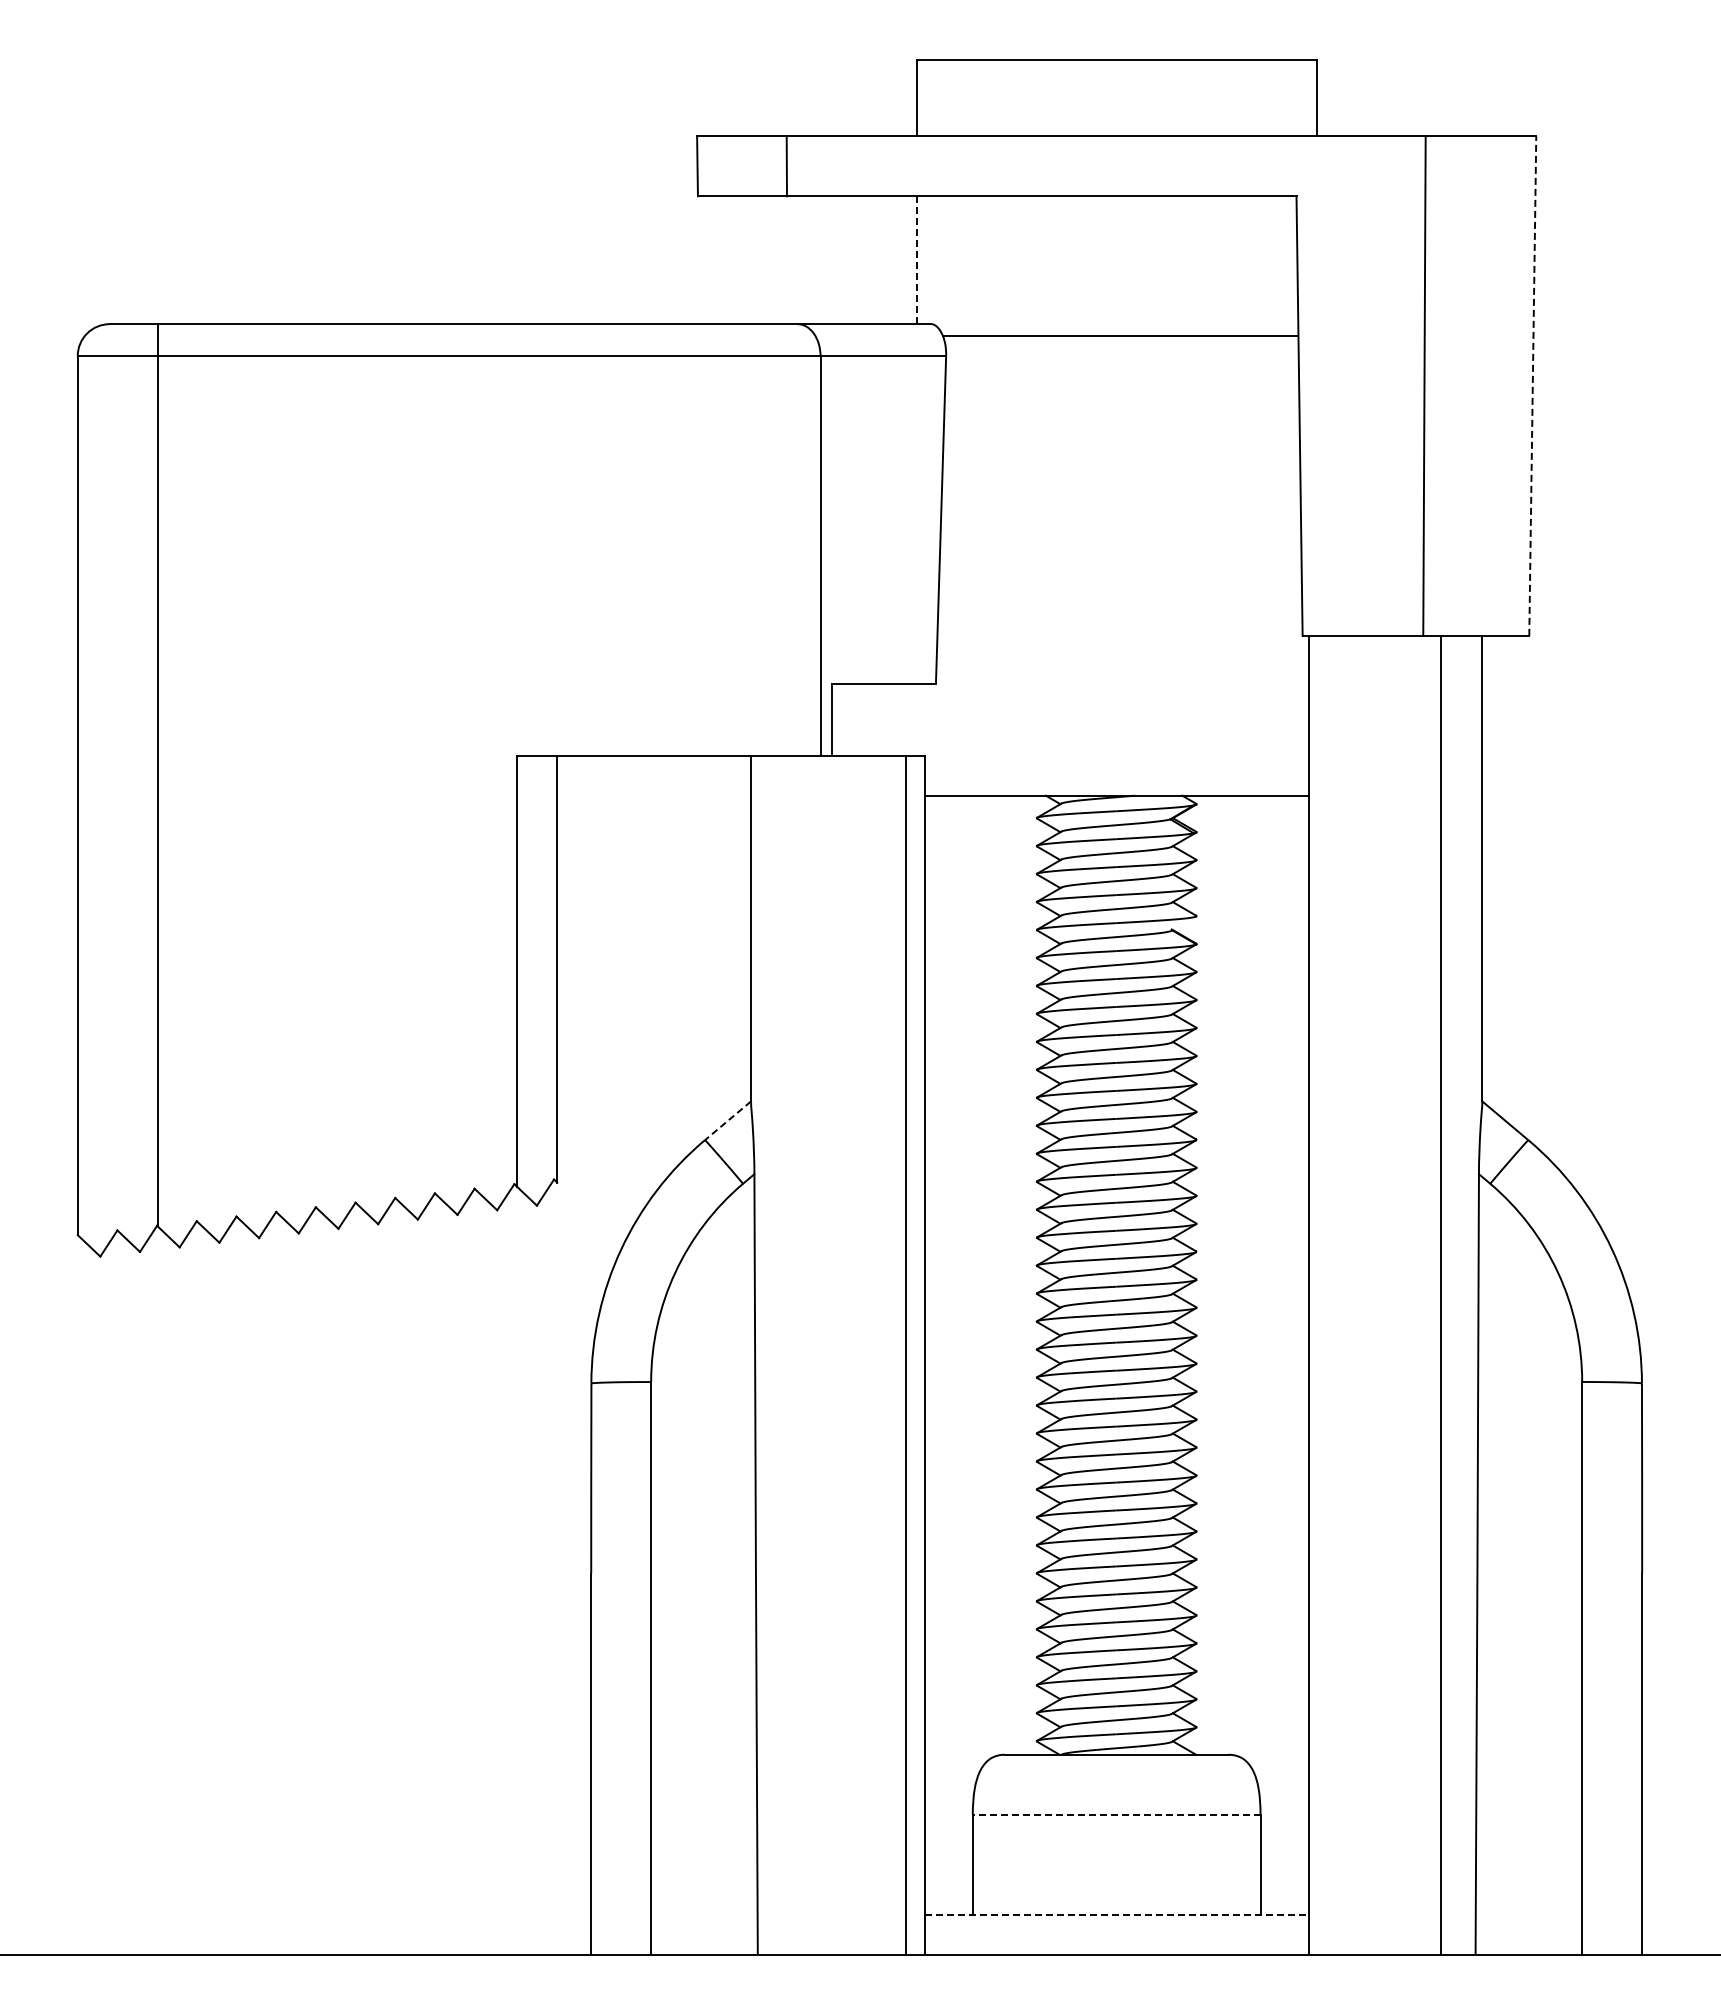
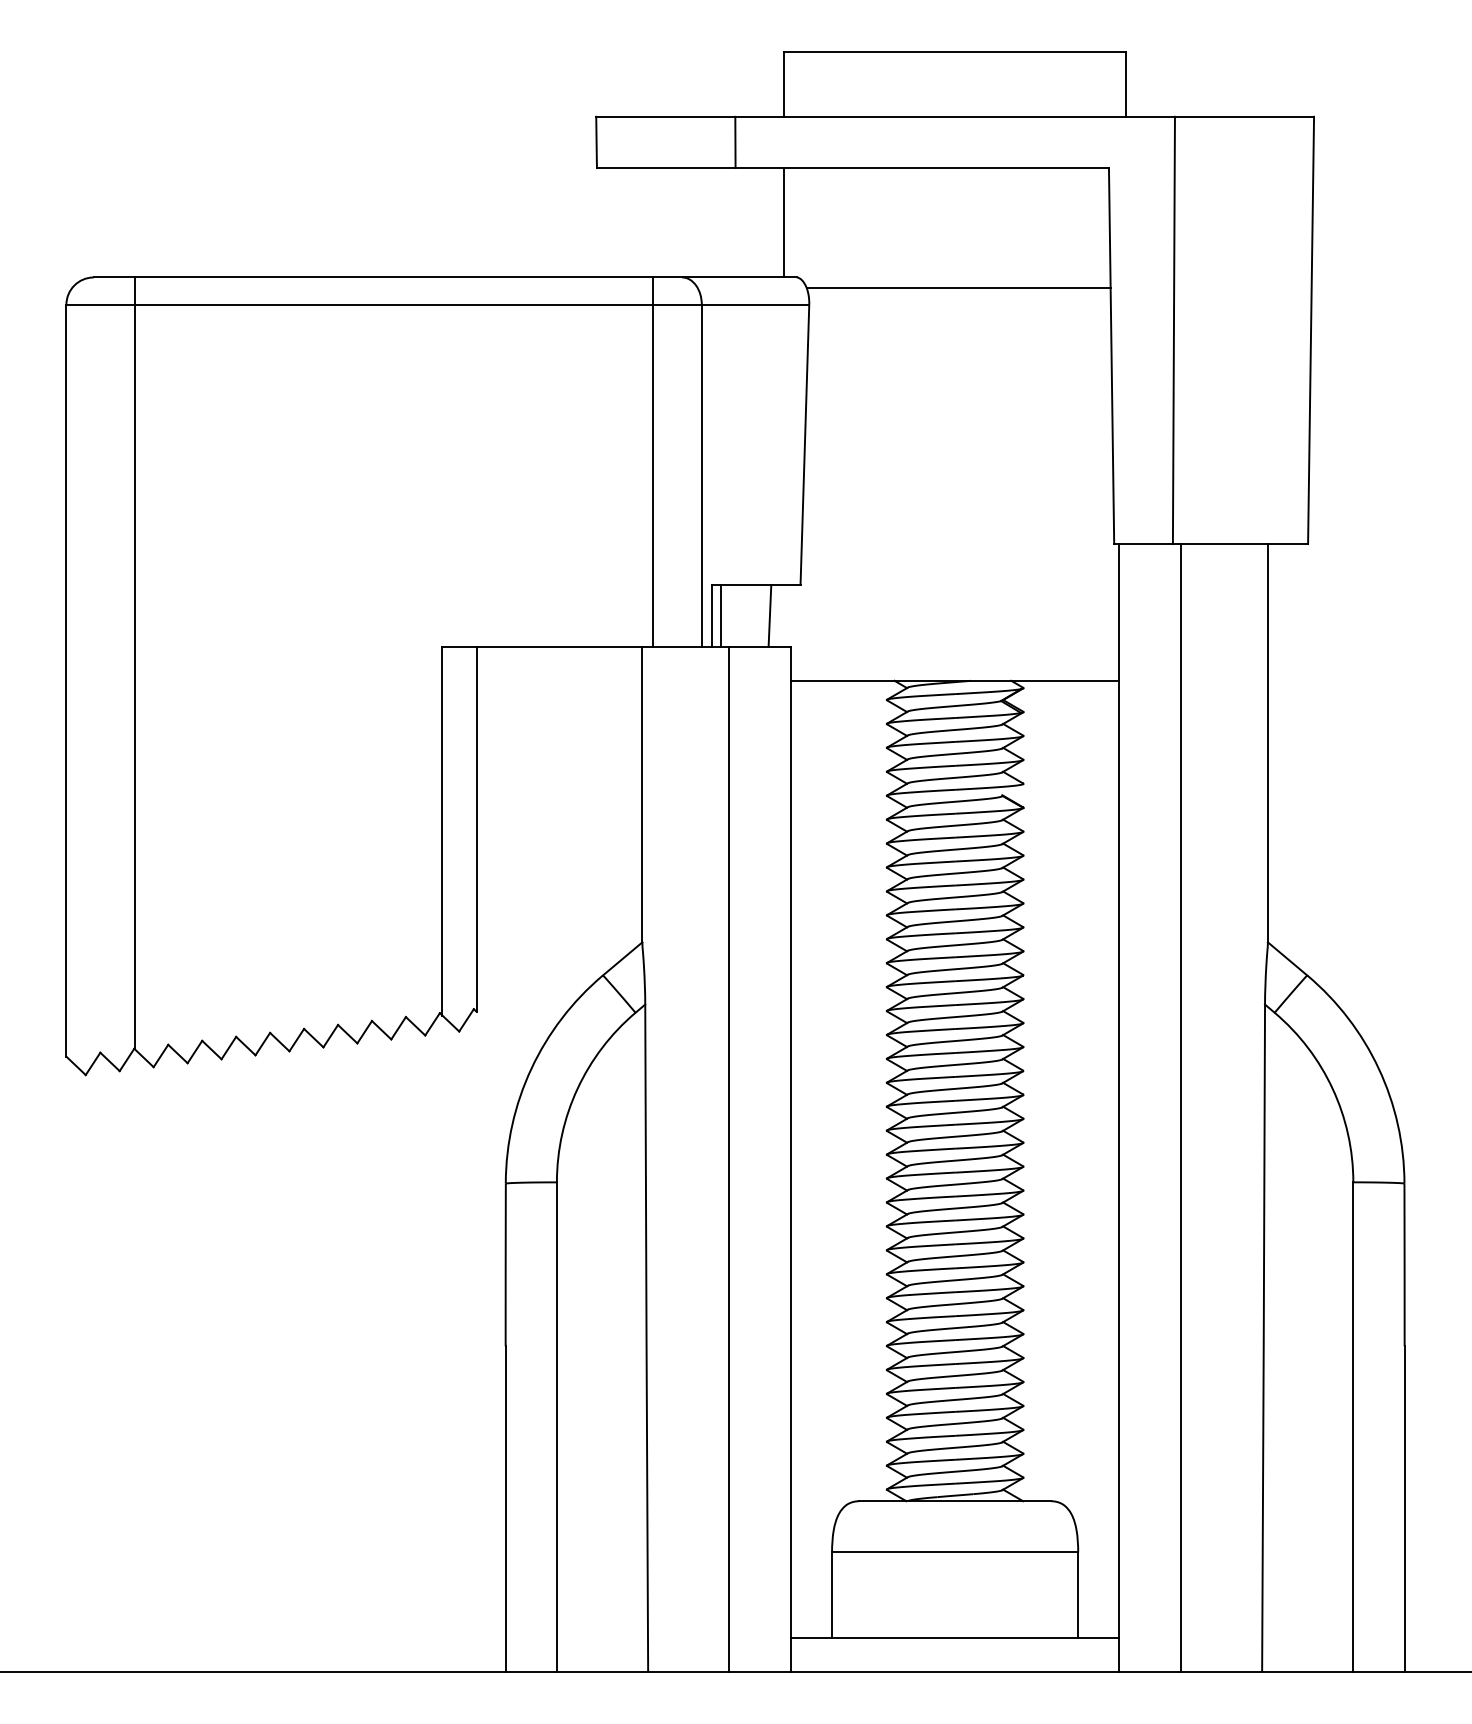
line: (786, 166) -> (735, 142), moved
line: (916, 260) -> (783, 223), dashed -> solid
line: (1424, 385) -> (1173, 329), moved
line: (1532, 386) -> (1310, 330), dashed -> solid
line: (763, 539) -> (653, 461), added
line: (843, 719) -> (721, 615), added
line: (899, 719) -> (769, 615), added
line: (727, 1121) -> (622, 959), dashed -> solid
line: (1441, 1294) -> (1180, 1107), moved
line: (905, 1354) -> (729, 1158), moved
line: (1116, 1814) -> (954, 1552), dashed -> solid
line: (1116, 1914) -> (954, 1637), dashed -> solid

